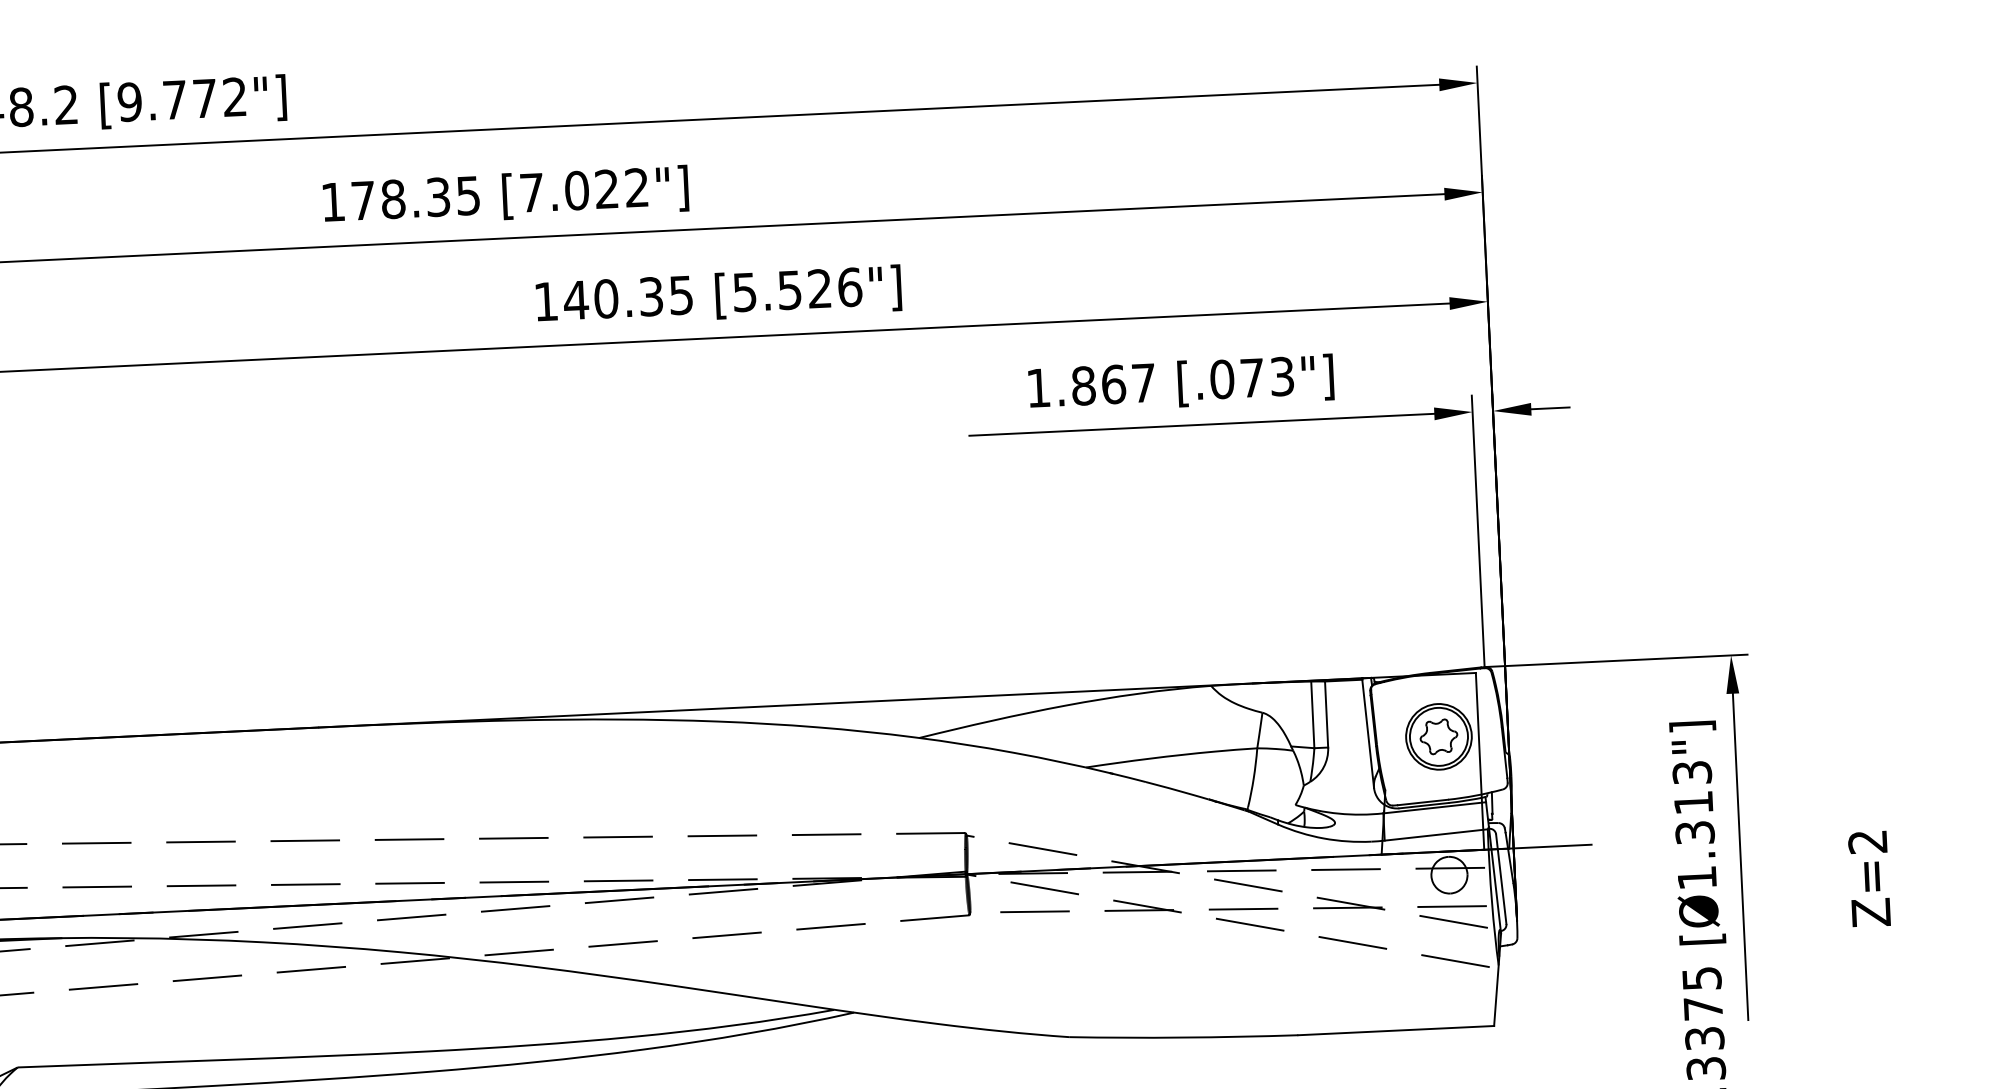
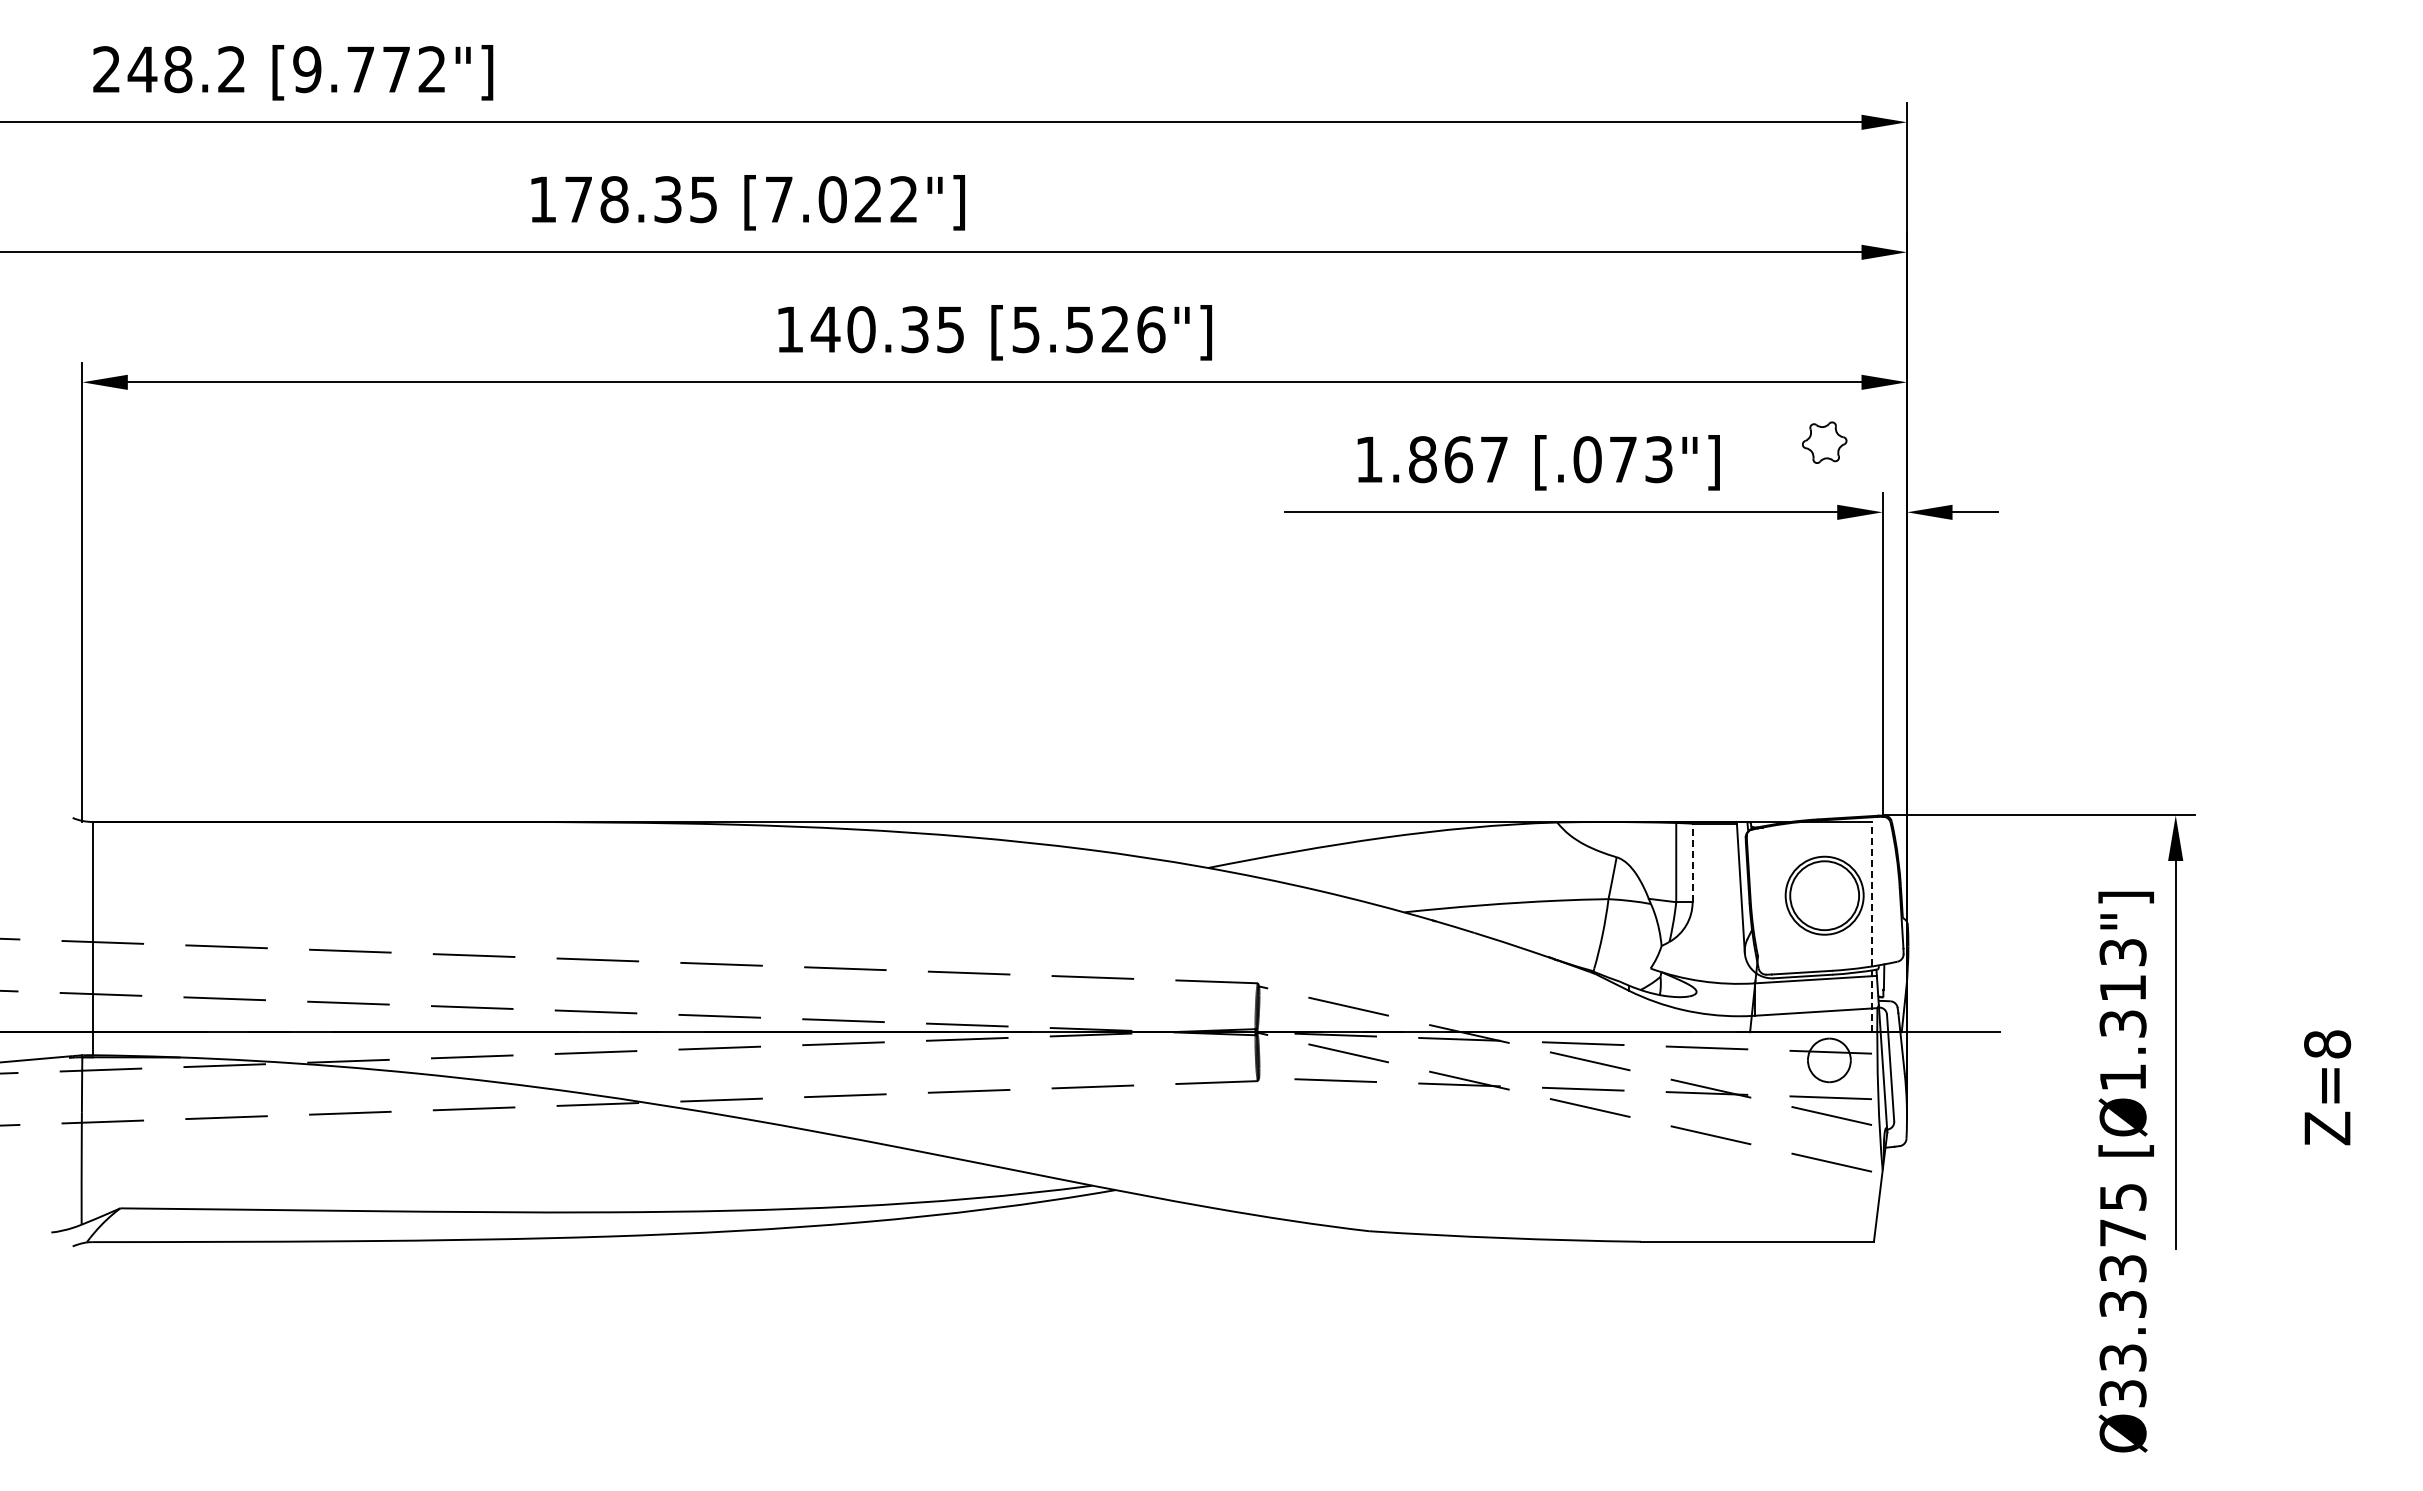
line: (1326, 714) -> (1692, 862), solid -> dashed
part: (1438, 736) -> (1824, 442), moved
line: (1480, 760) -> (1872, 926), solid -> dashed
text: (1867, 842) -> (2327, 1044), Z=2 -> Z=8

